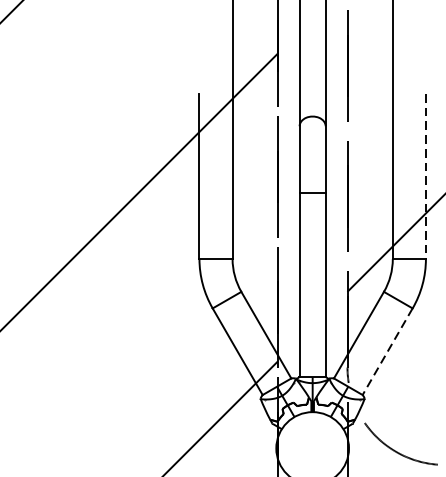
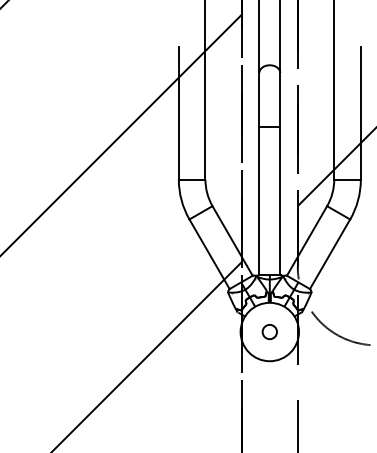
line: (425, 176) -> (360, 113), dashed -> solid
line: (386, 352) -> (329, 254), dashed -> solid
circle: (312, 449) -> (269, 332), added

